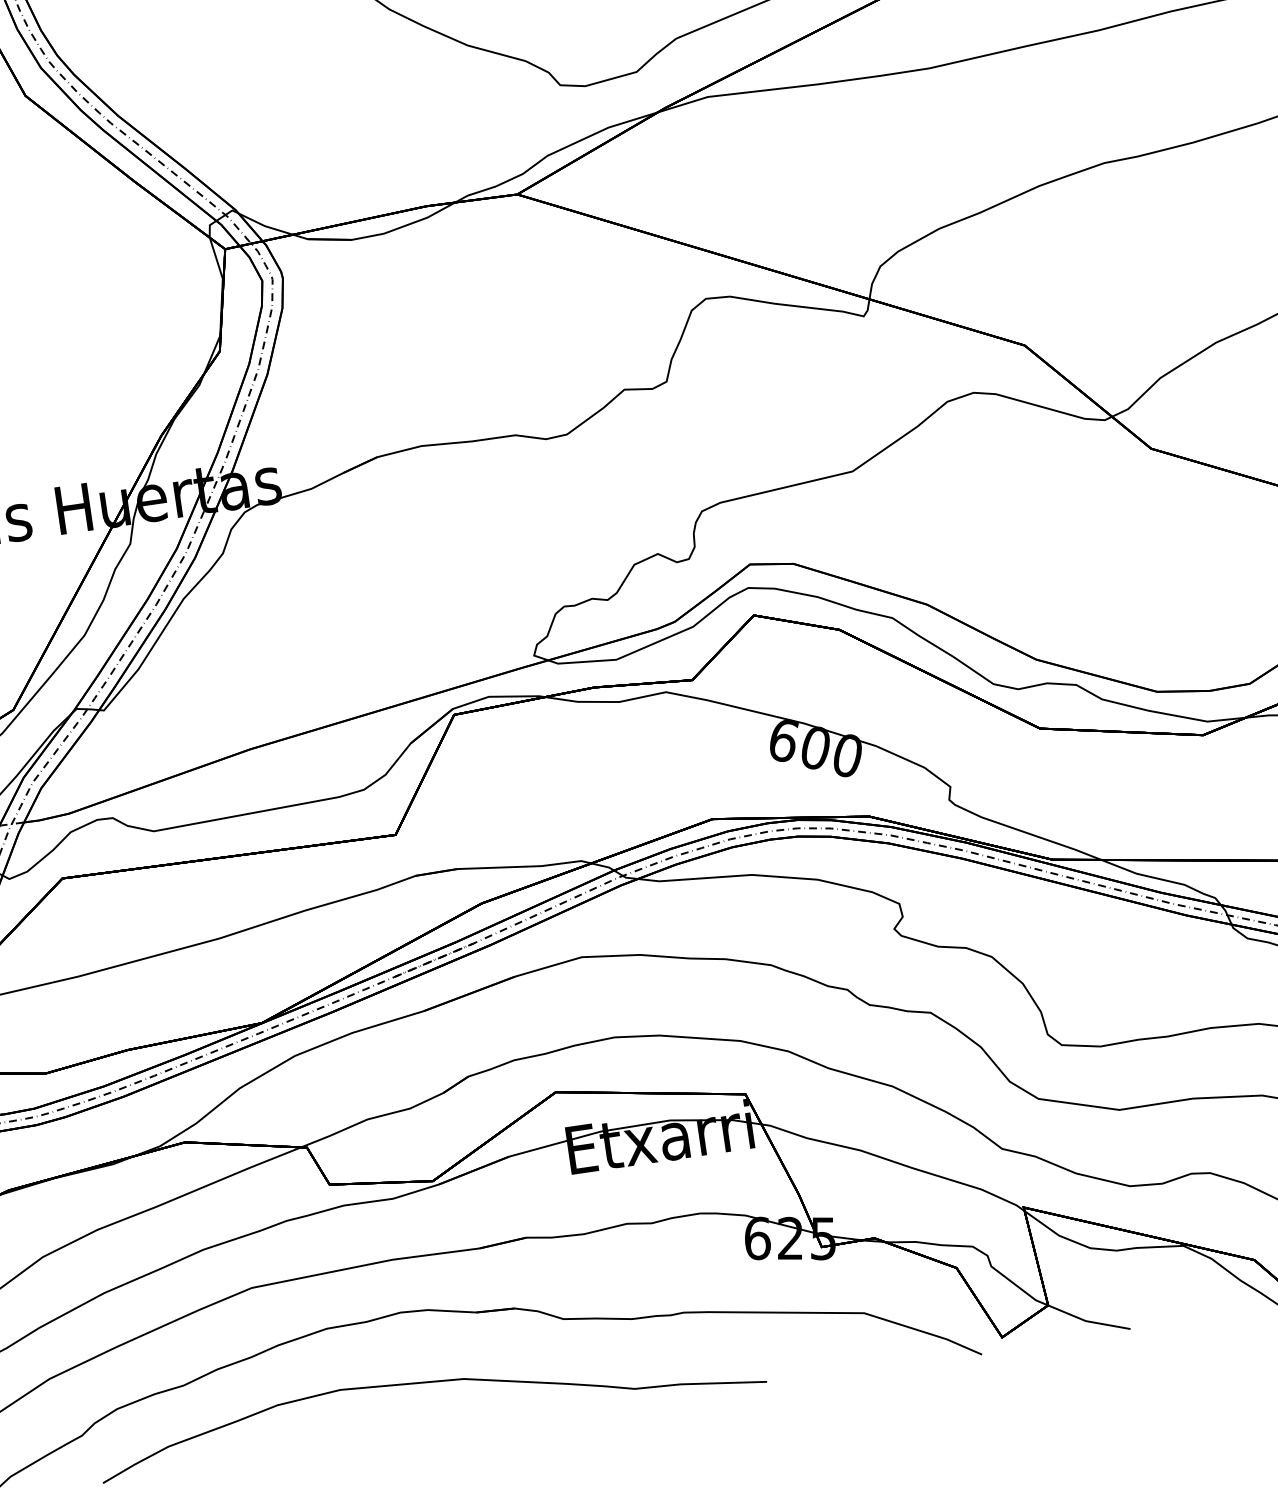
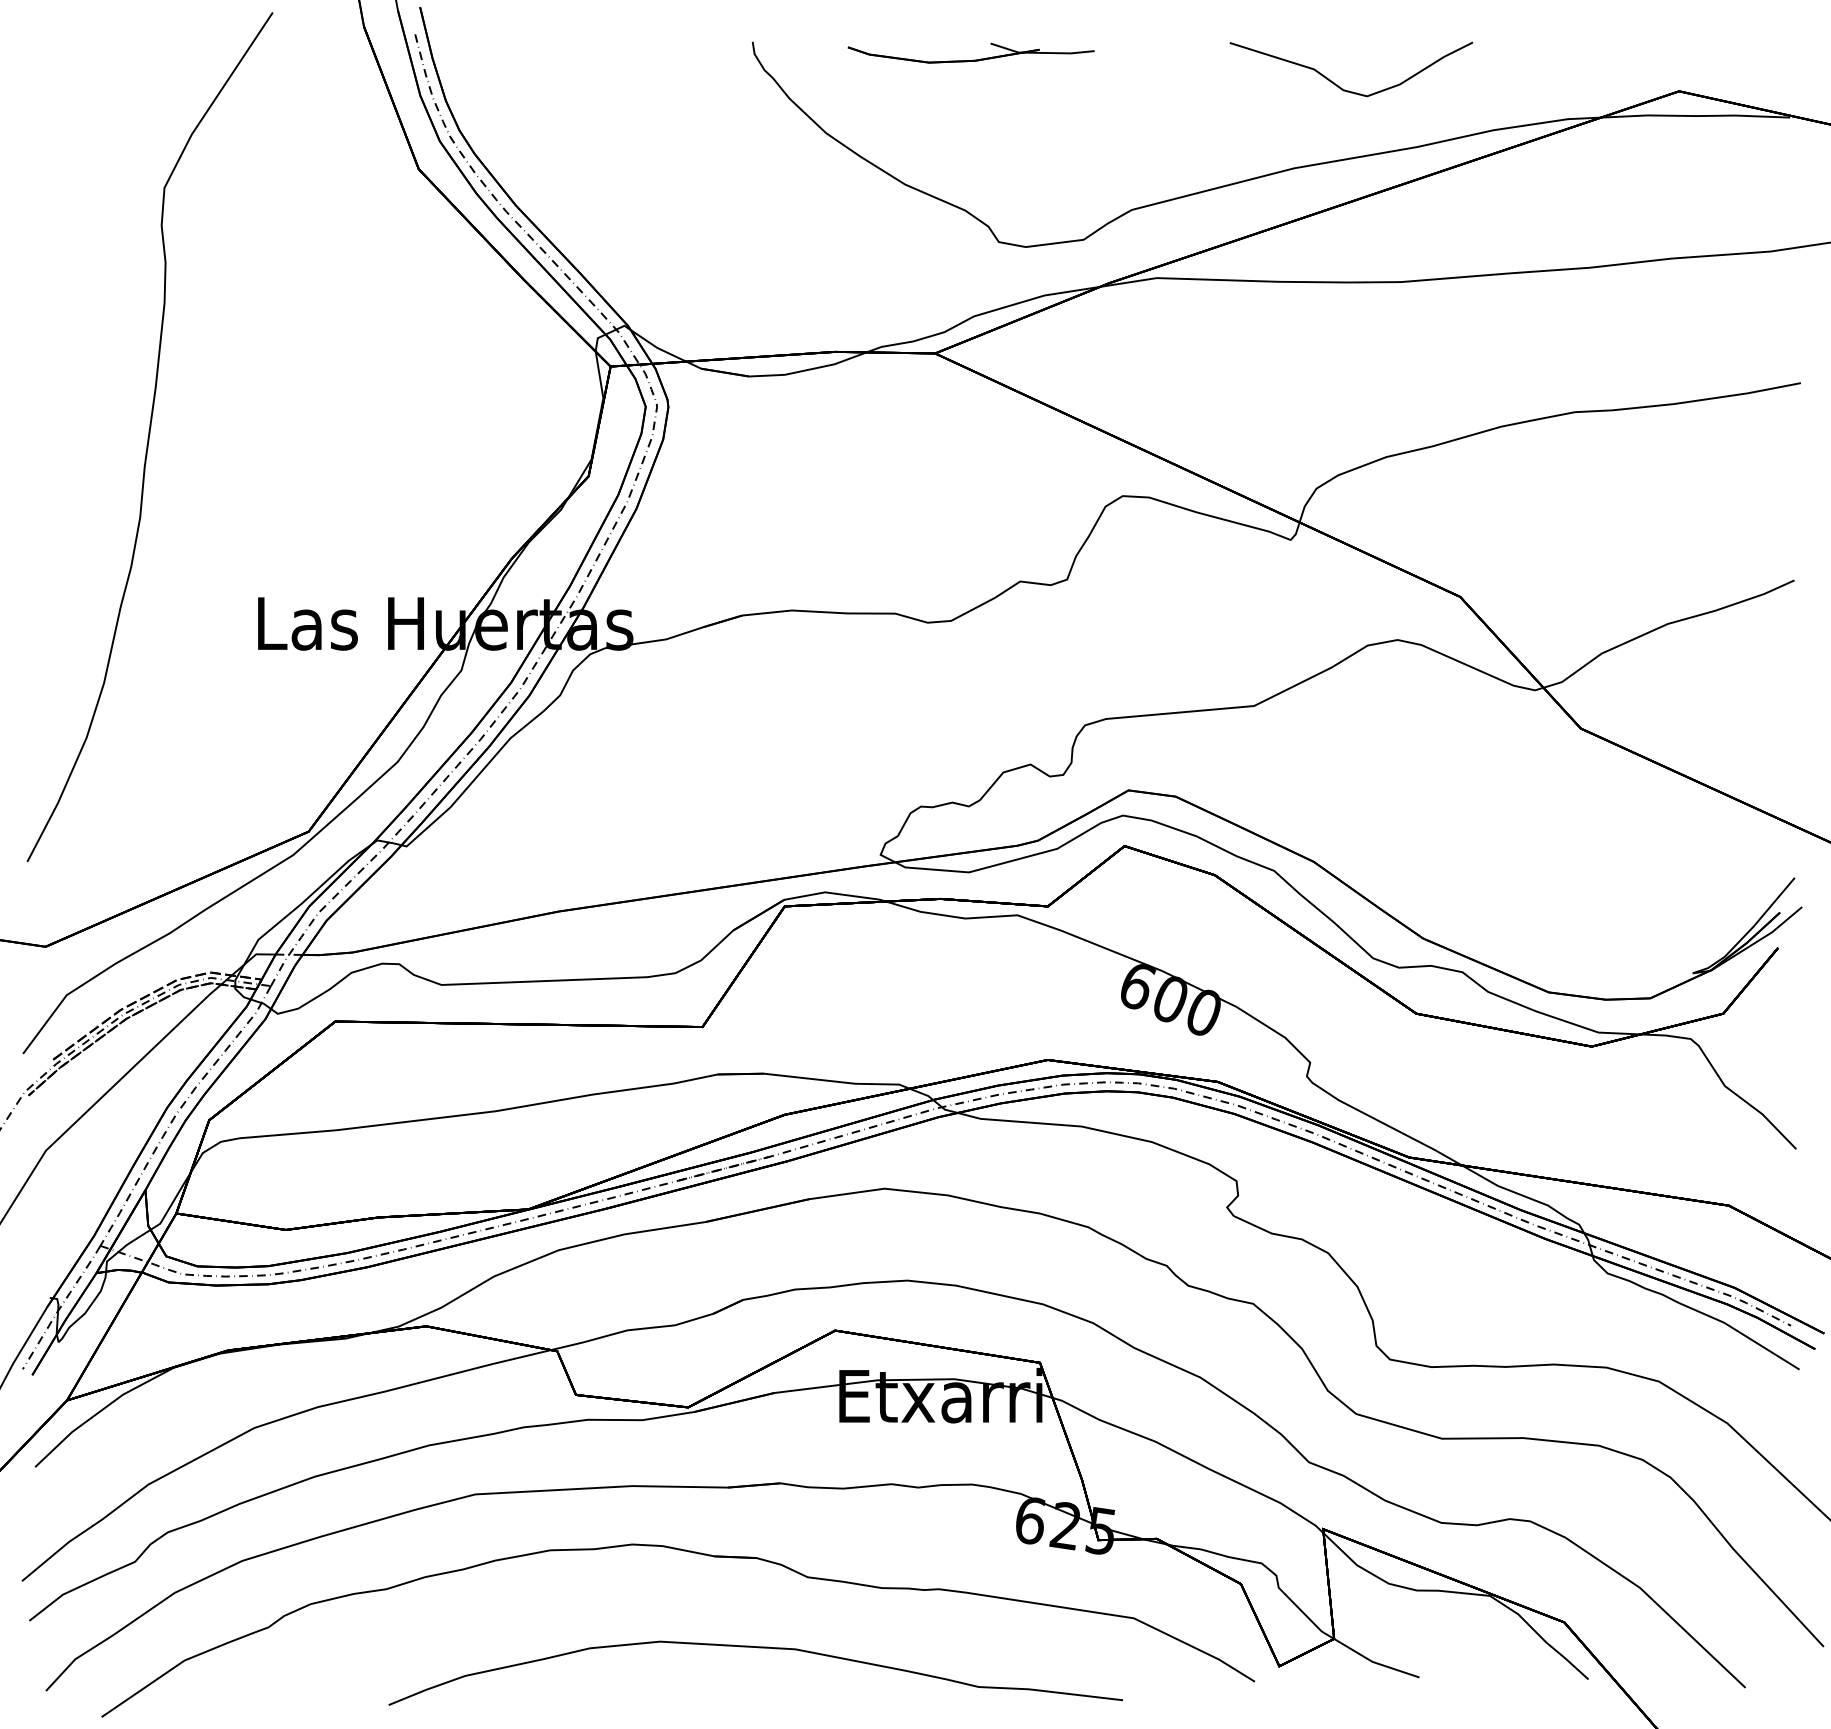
curve: (429, 1383) -> (757, 1648), moved

